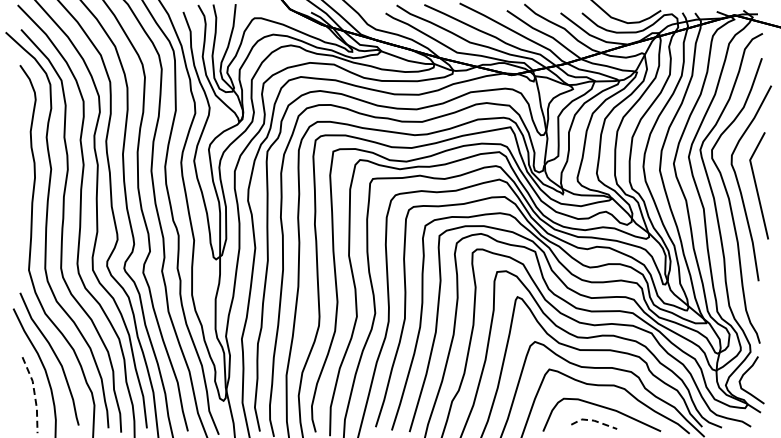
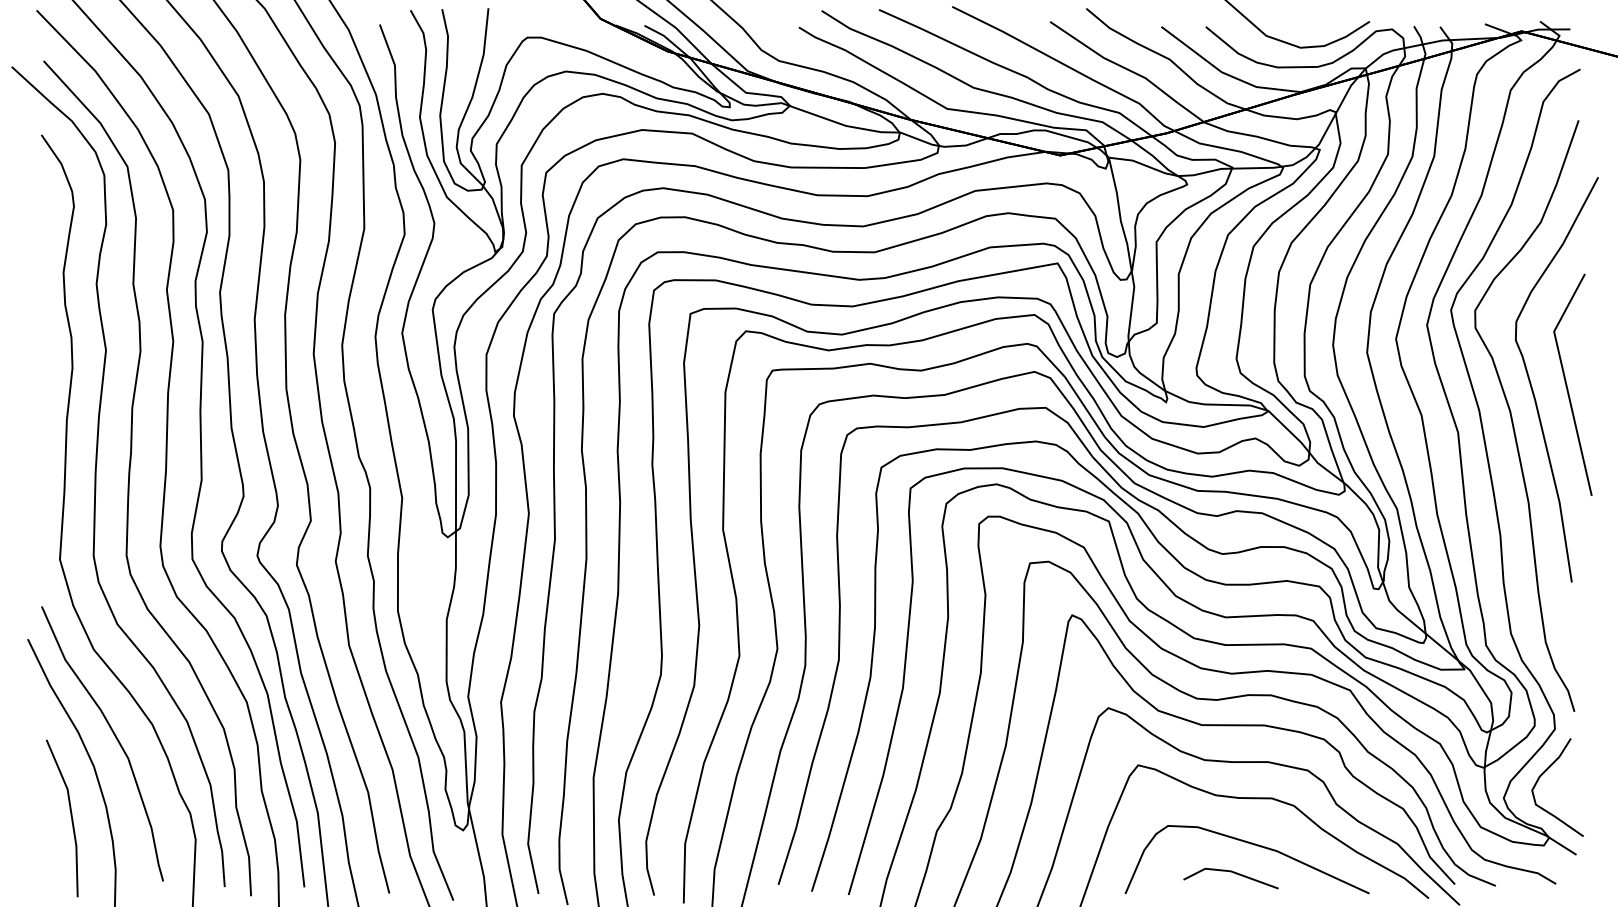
line: (34, 394) -> (71, 817), dashed -> solid
line: (594, 420) -> (1231, 870), dashed -> solid

